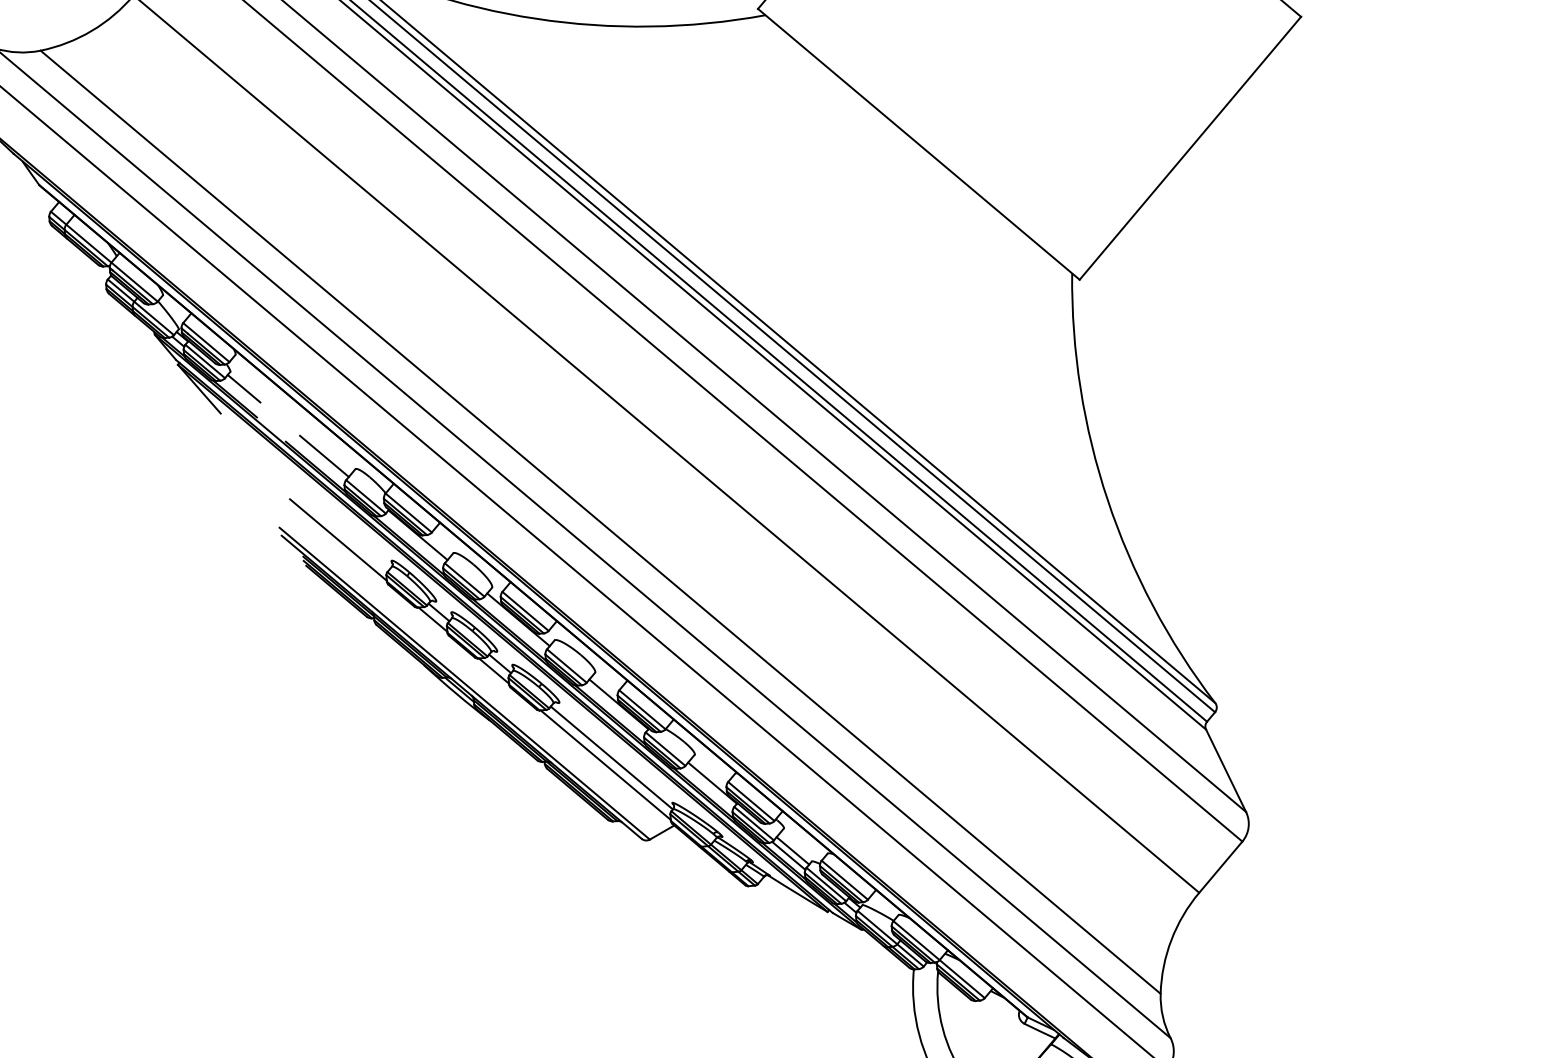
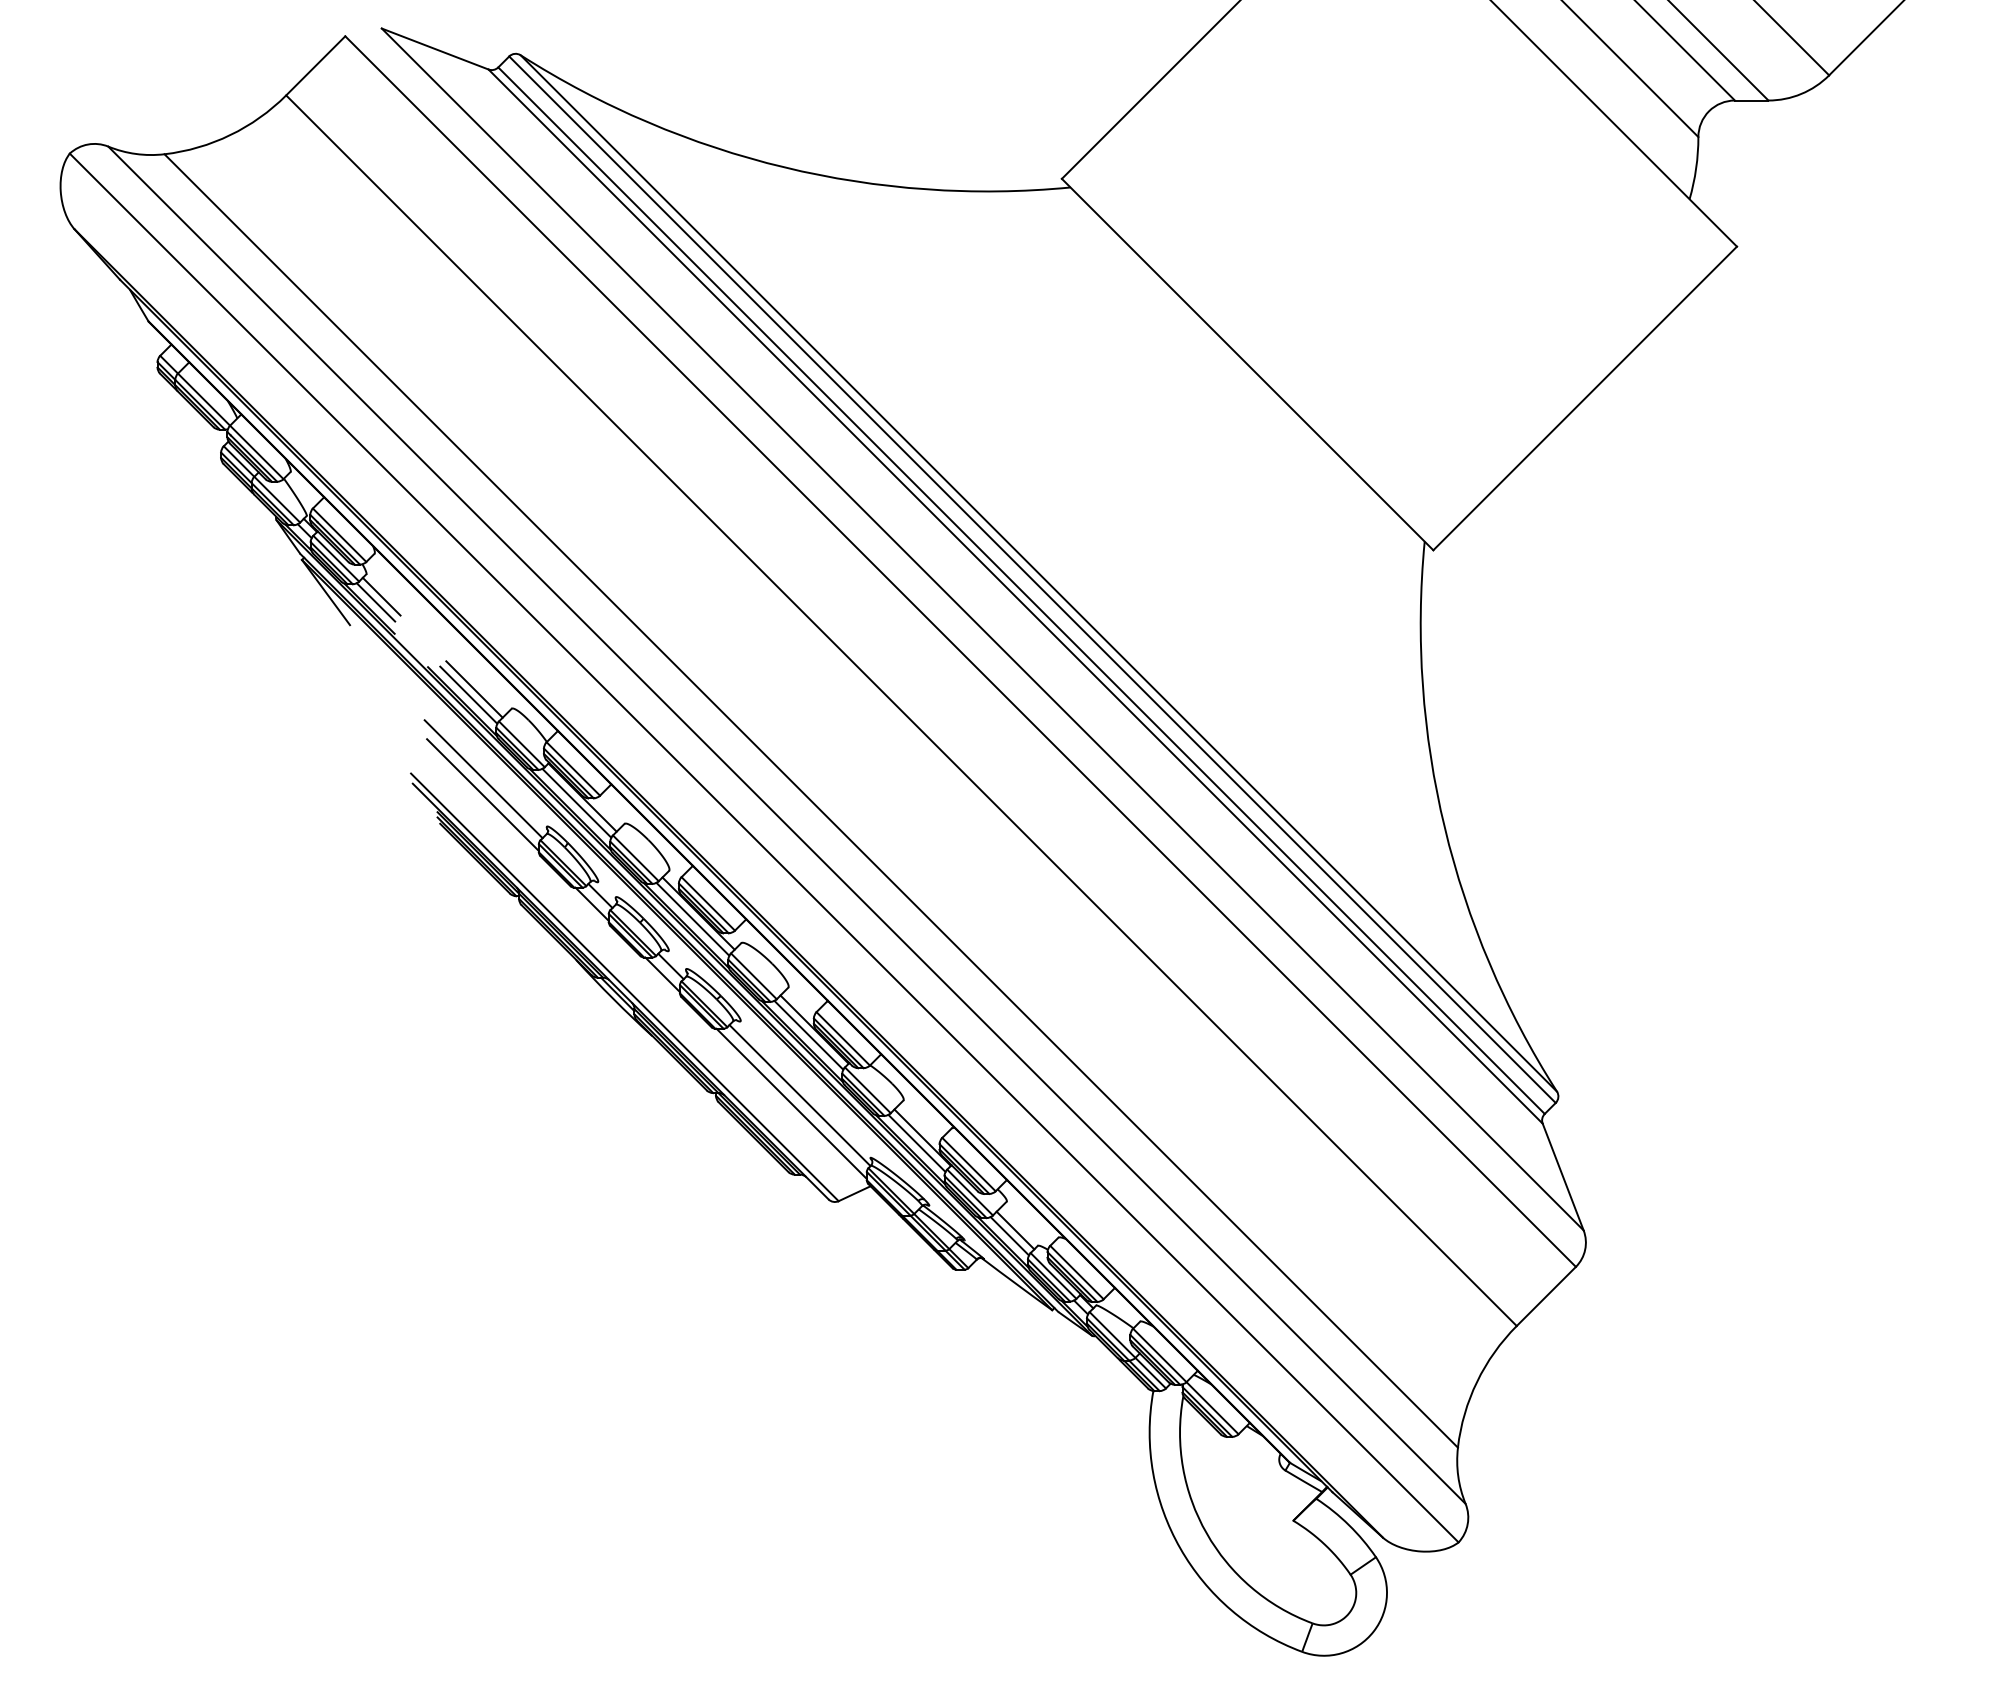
line: (239, 393) -> (375, 602), added
line: (320, 460) -> (468, 694), added
line: (337, 527) -> (483, 779), added
line: (413, 539) -> (576, 802), added
line: (513, 624) -> (692, 918), added
line: (614, 708) -> (808, 1034), added
line: (707, 787) -> (916, 1142), added

